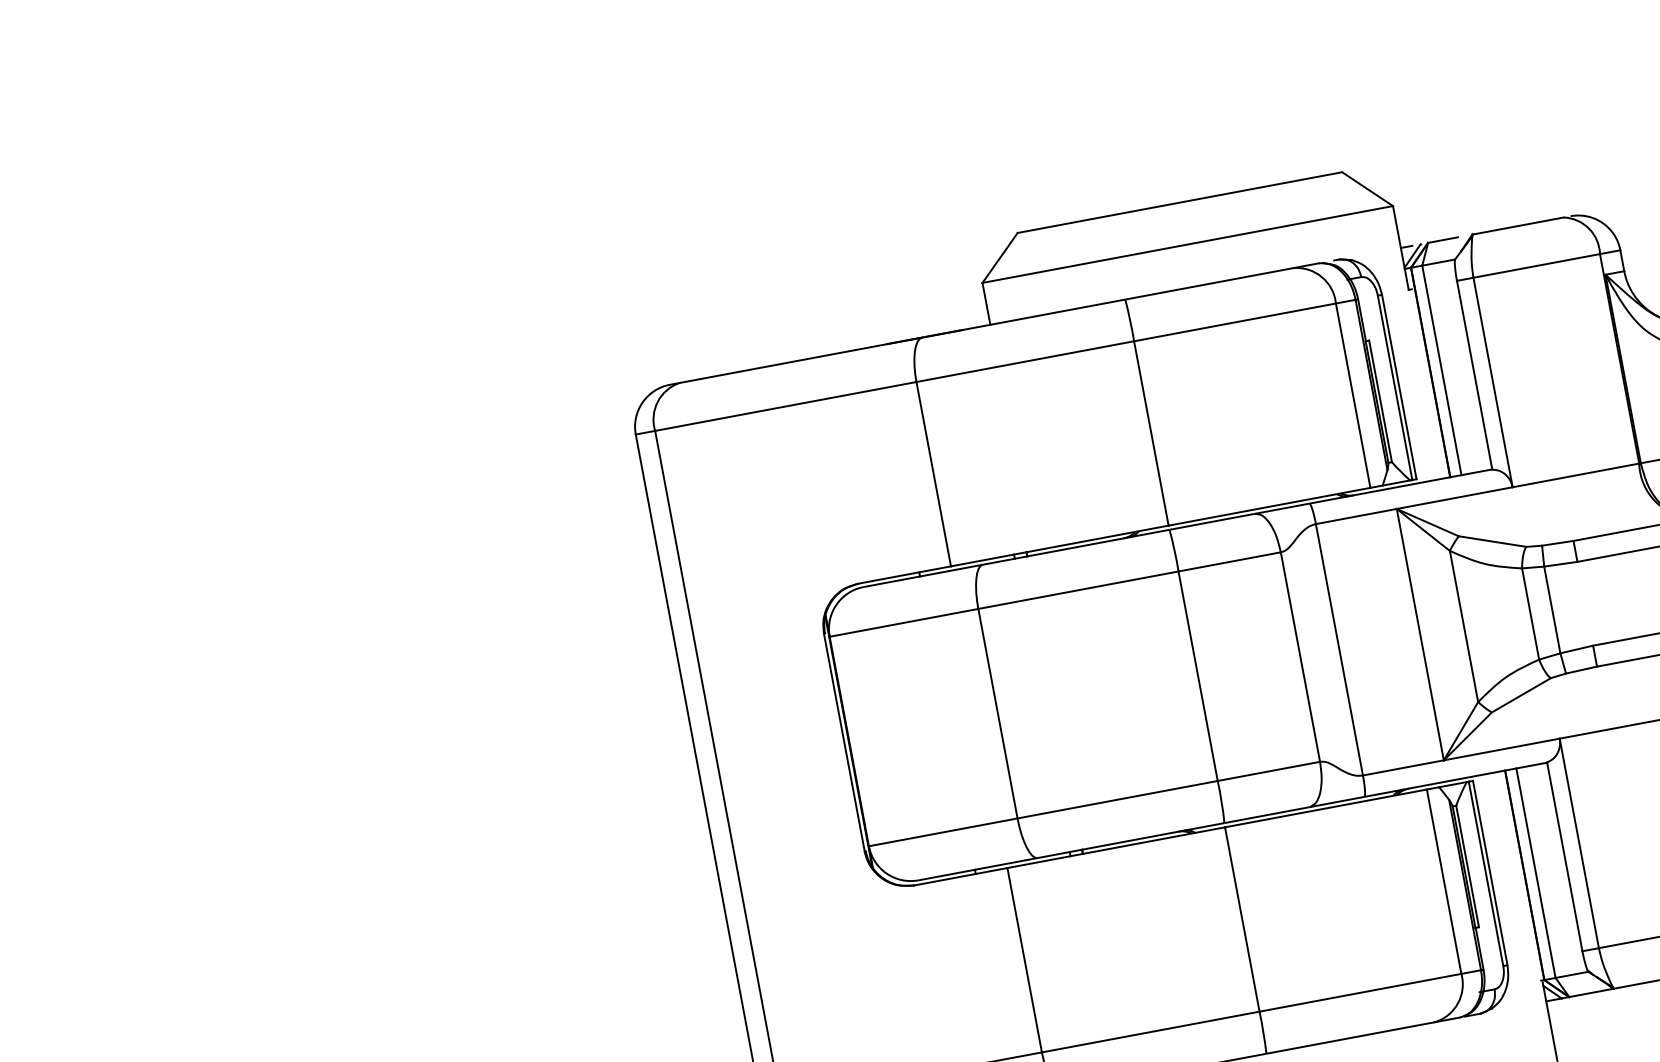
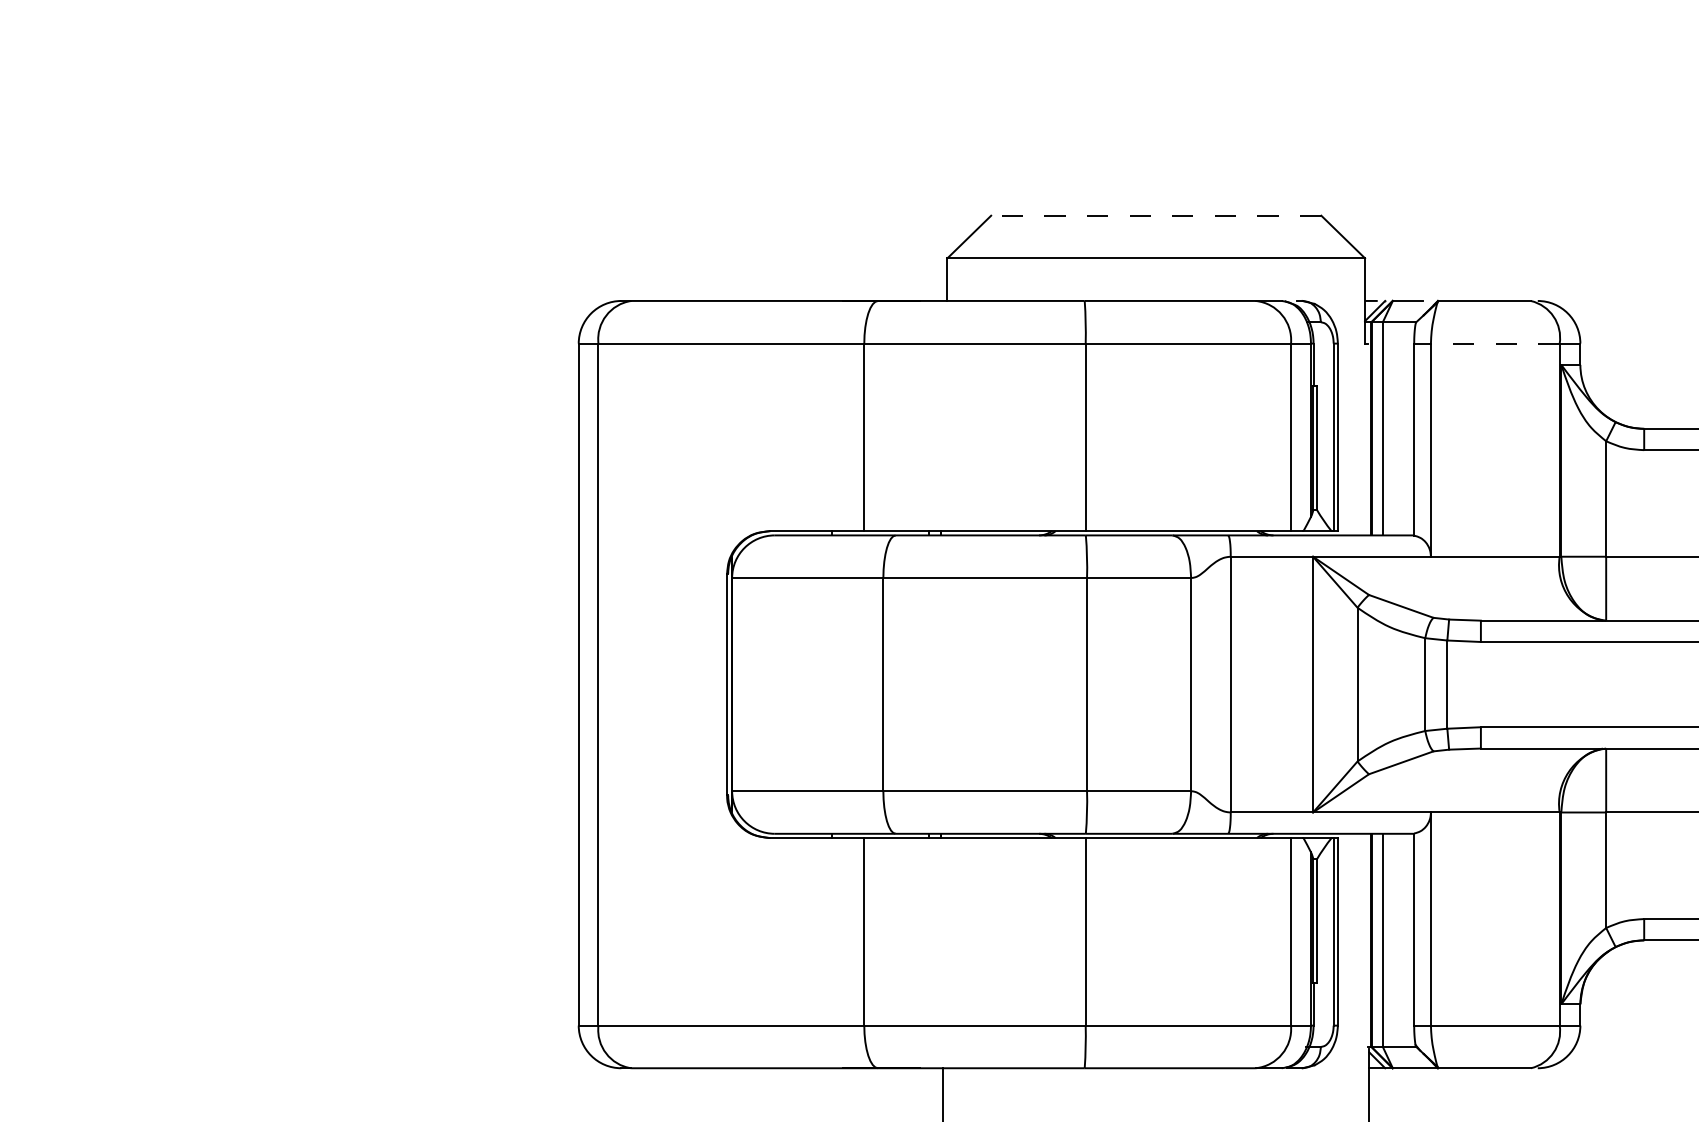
line: (1179, 202) -> (1155, 215), solid -> dashed
line: (1535, 265) -> (1494, 343), solid -> dashed

